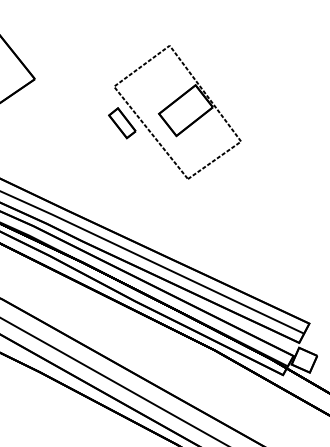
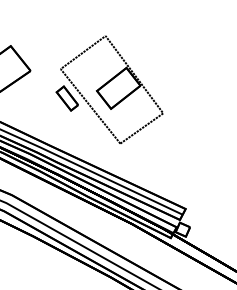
part: (174, 111) -> (109, 89), size x1.43

